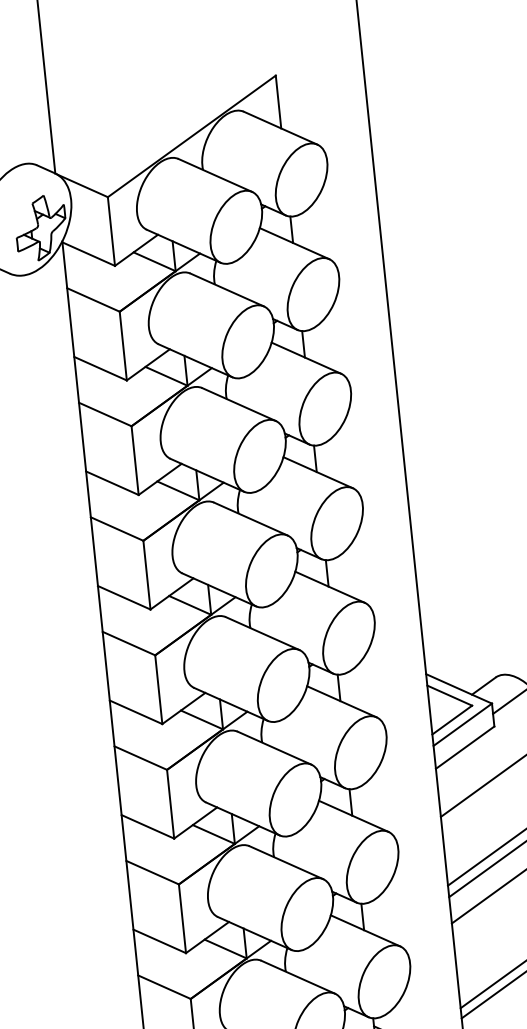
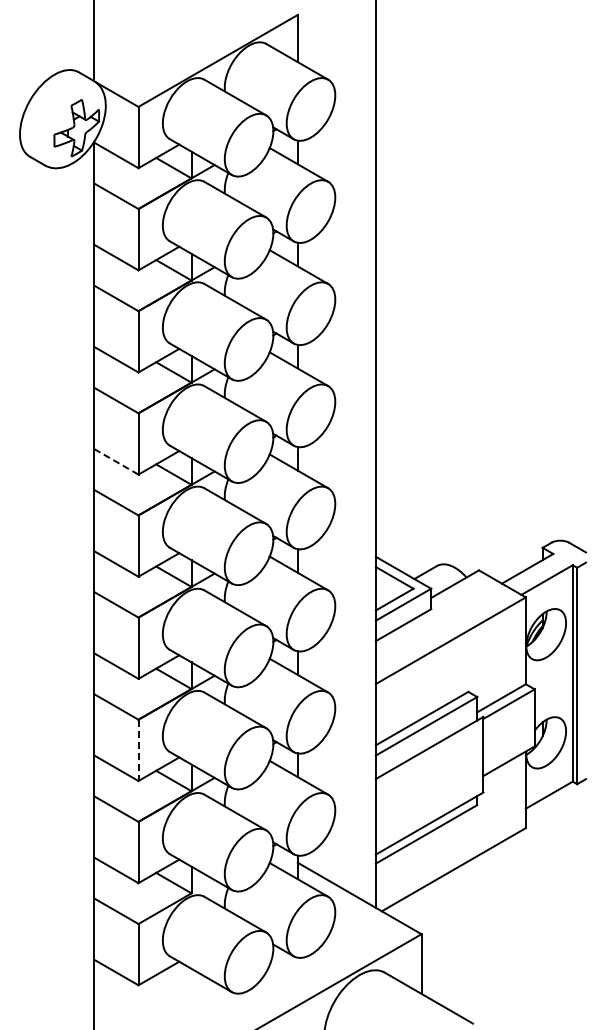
line: (124, 597) -> (116, 461), solid -> dashed
line: (182, 918) -> (138, 750), solid -> dashed

